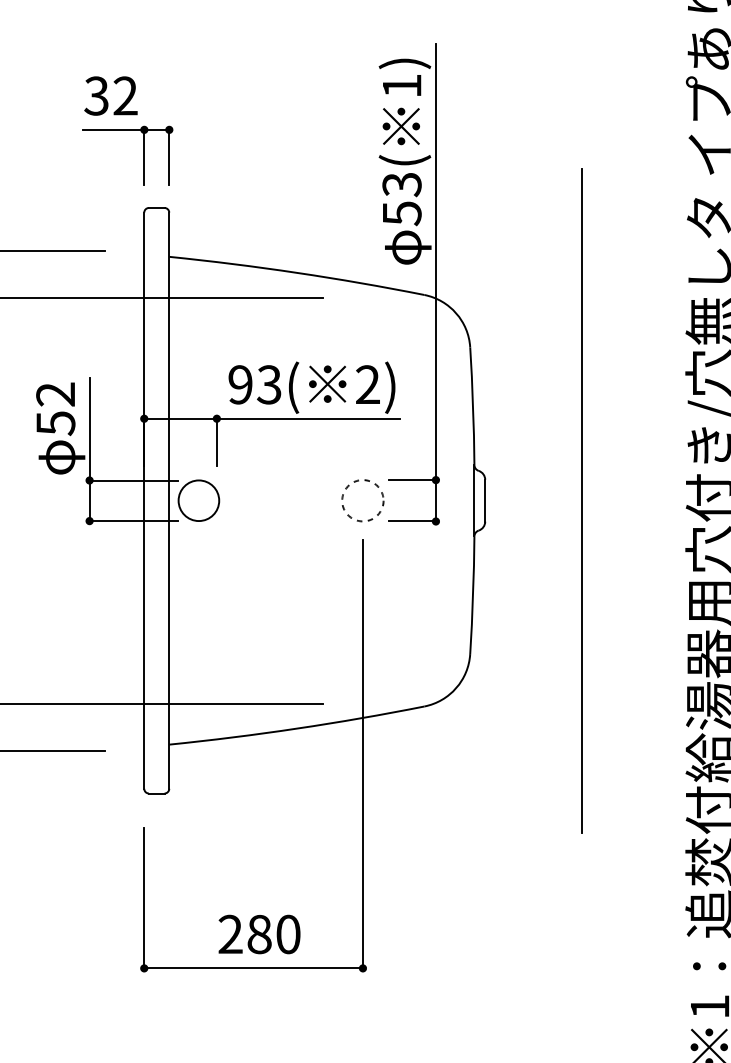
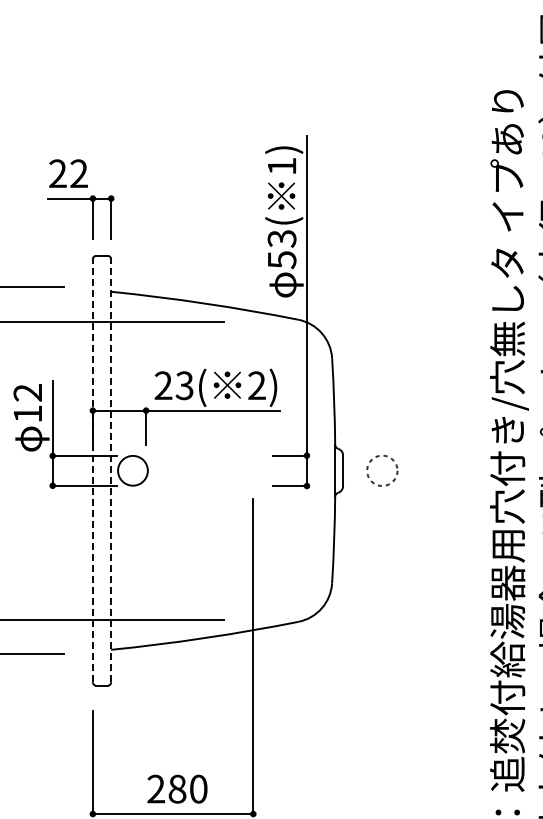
text: (96, 95) -> (57, 173), 32 -> 22
text: (240, 384) -> (163, 385), 93( -> 23(
text: (56, 424) -> (28, 414), 52 -> 12
line: (143, 500) -> (92, 470), solid -> dashed
line: (169, 500) -> (111, 470), solid -> dashed
circle: (363, 500) -> (382, 470), moved
line: (582, 500) -> (414, 470), removed

